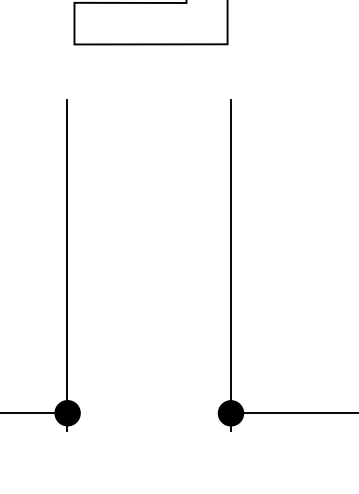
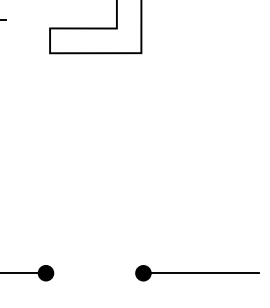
line: (66, 266) -> (45, 185), removed
line: (231, 266) -> (143, 185), removed

